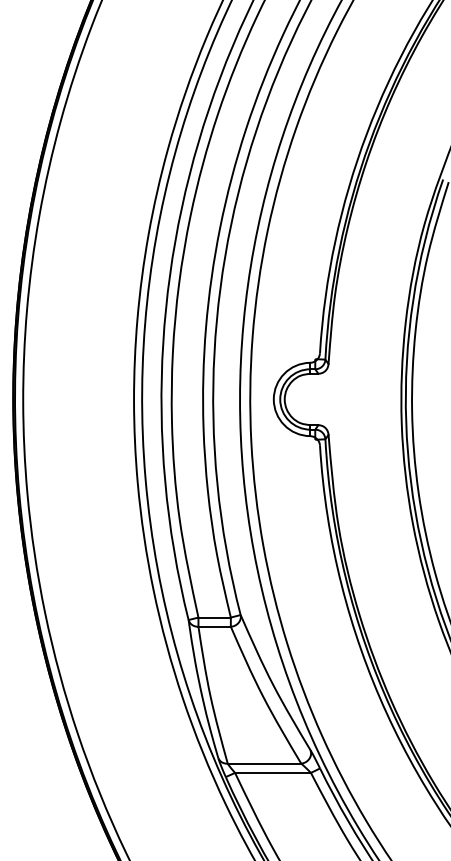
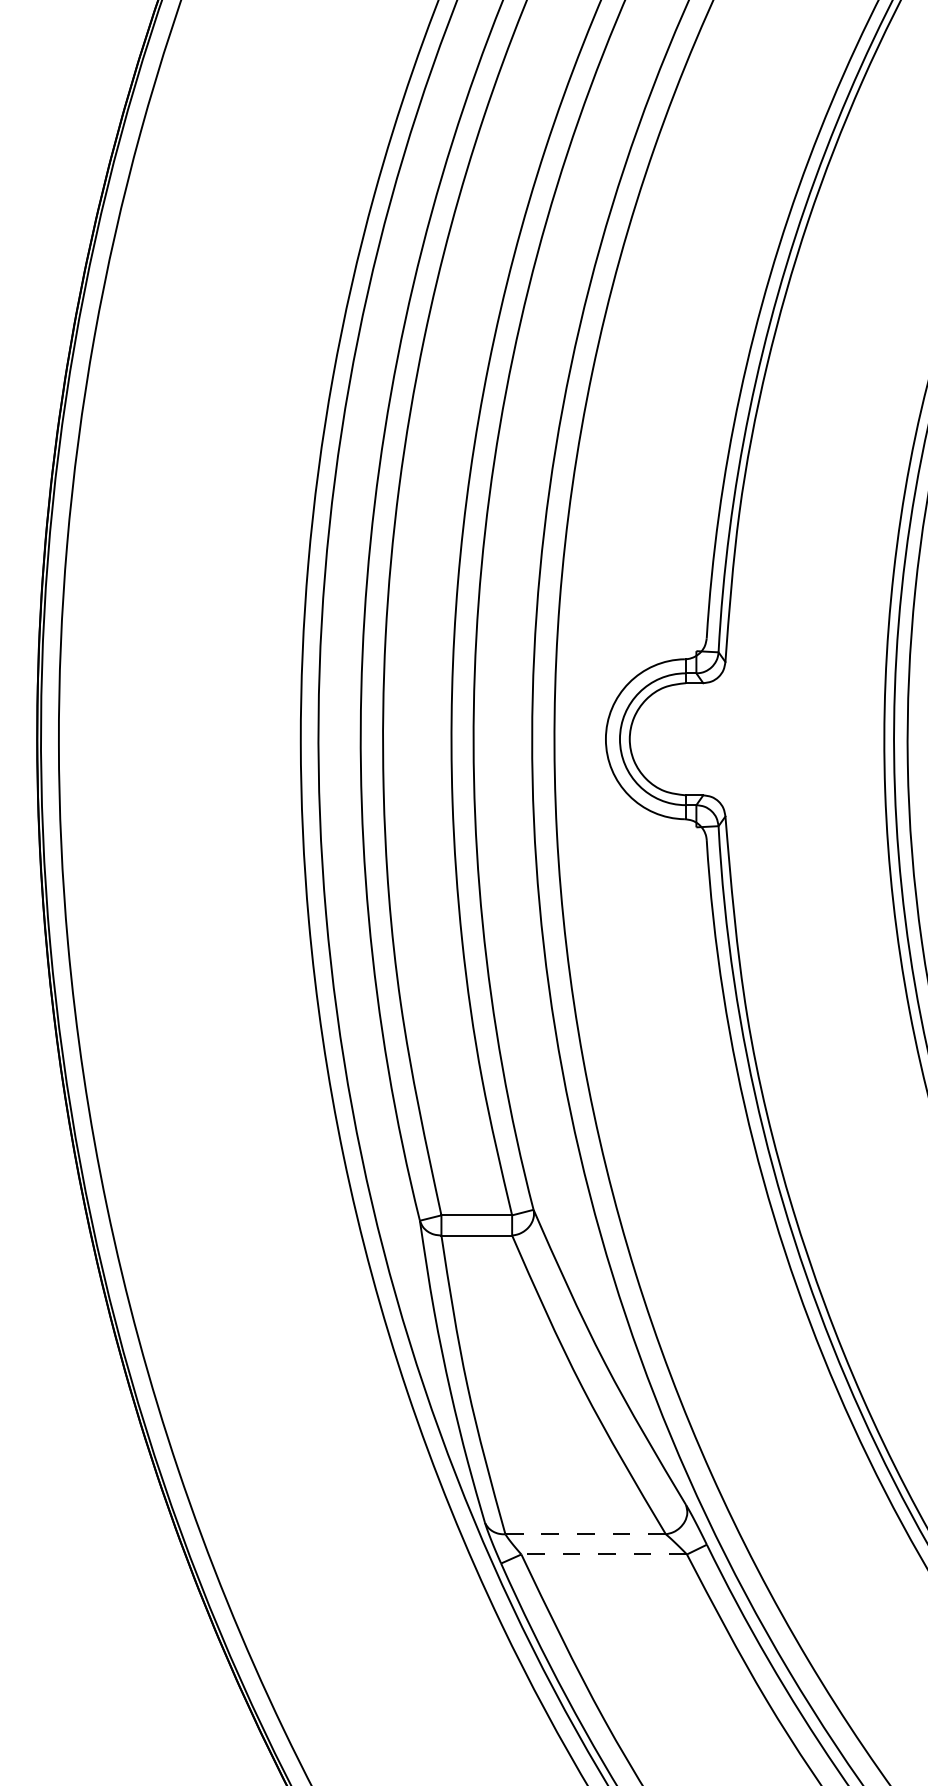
line: (264, 763) -> (585, 1533), solid -> dashed
line: (273, 772) -> (605, 1553), solid -> dashed

